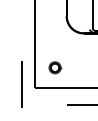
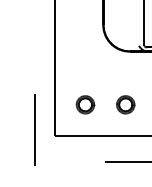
part: (81, 67) -> (126, 104), added

